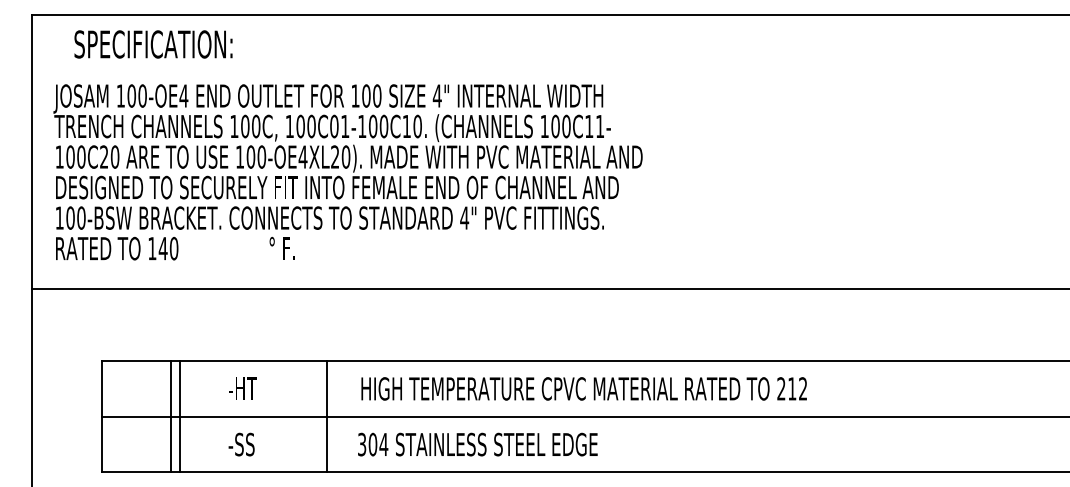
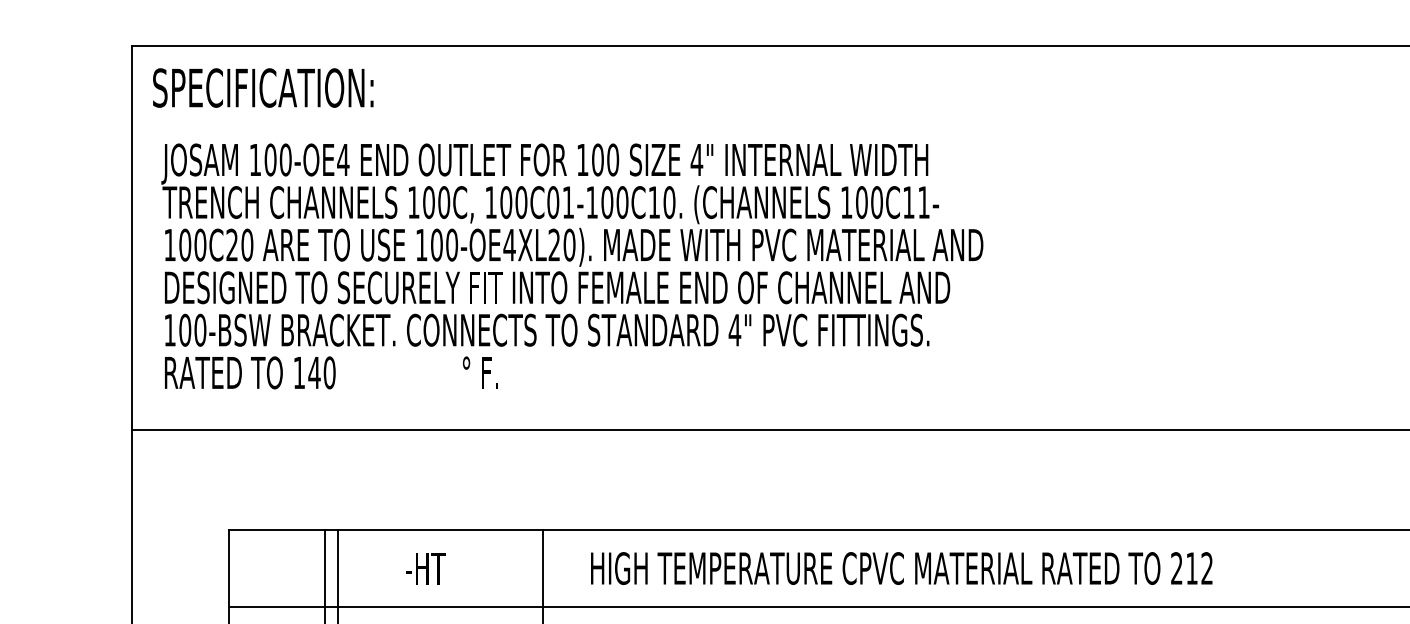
text: (153, 44) -> (263, 88), moved

